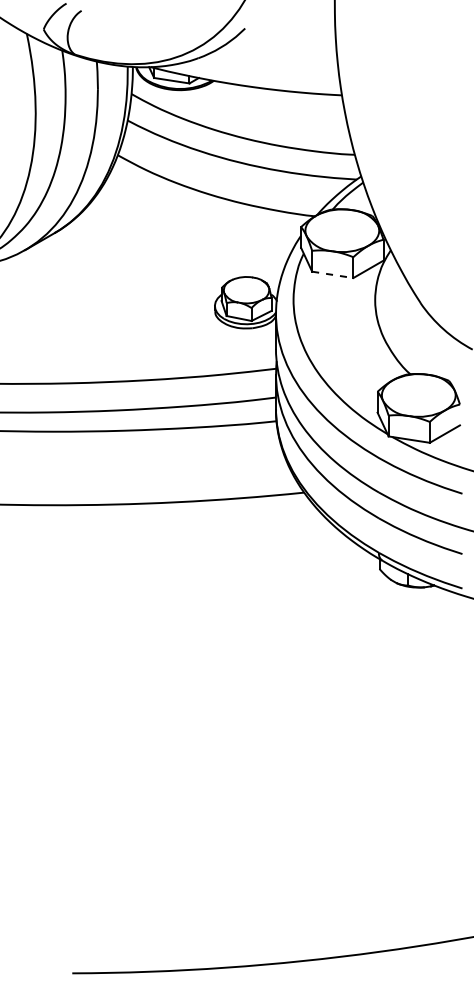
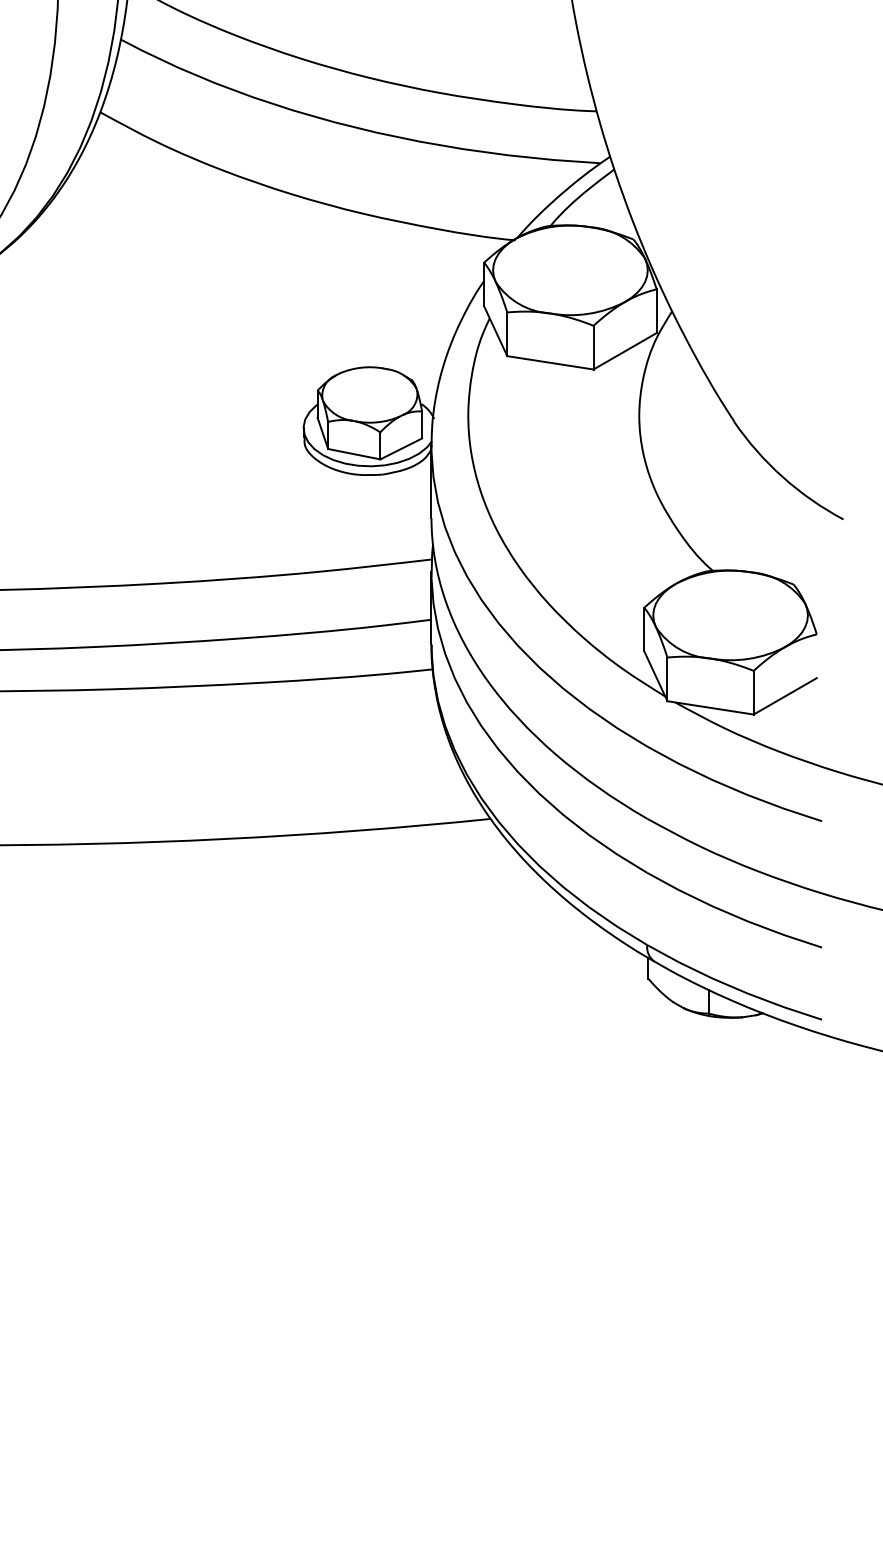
line: (332, 274) -> (549, 362), dashed -> solid

